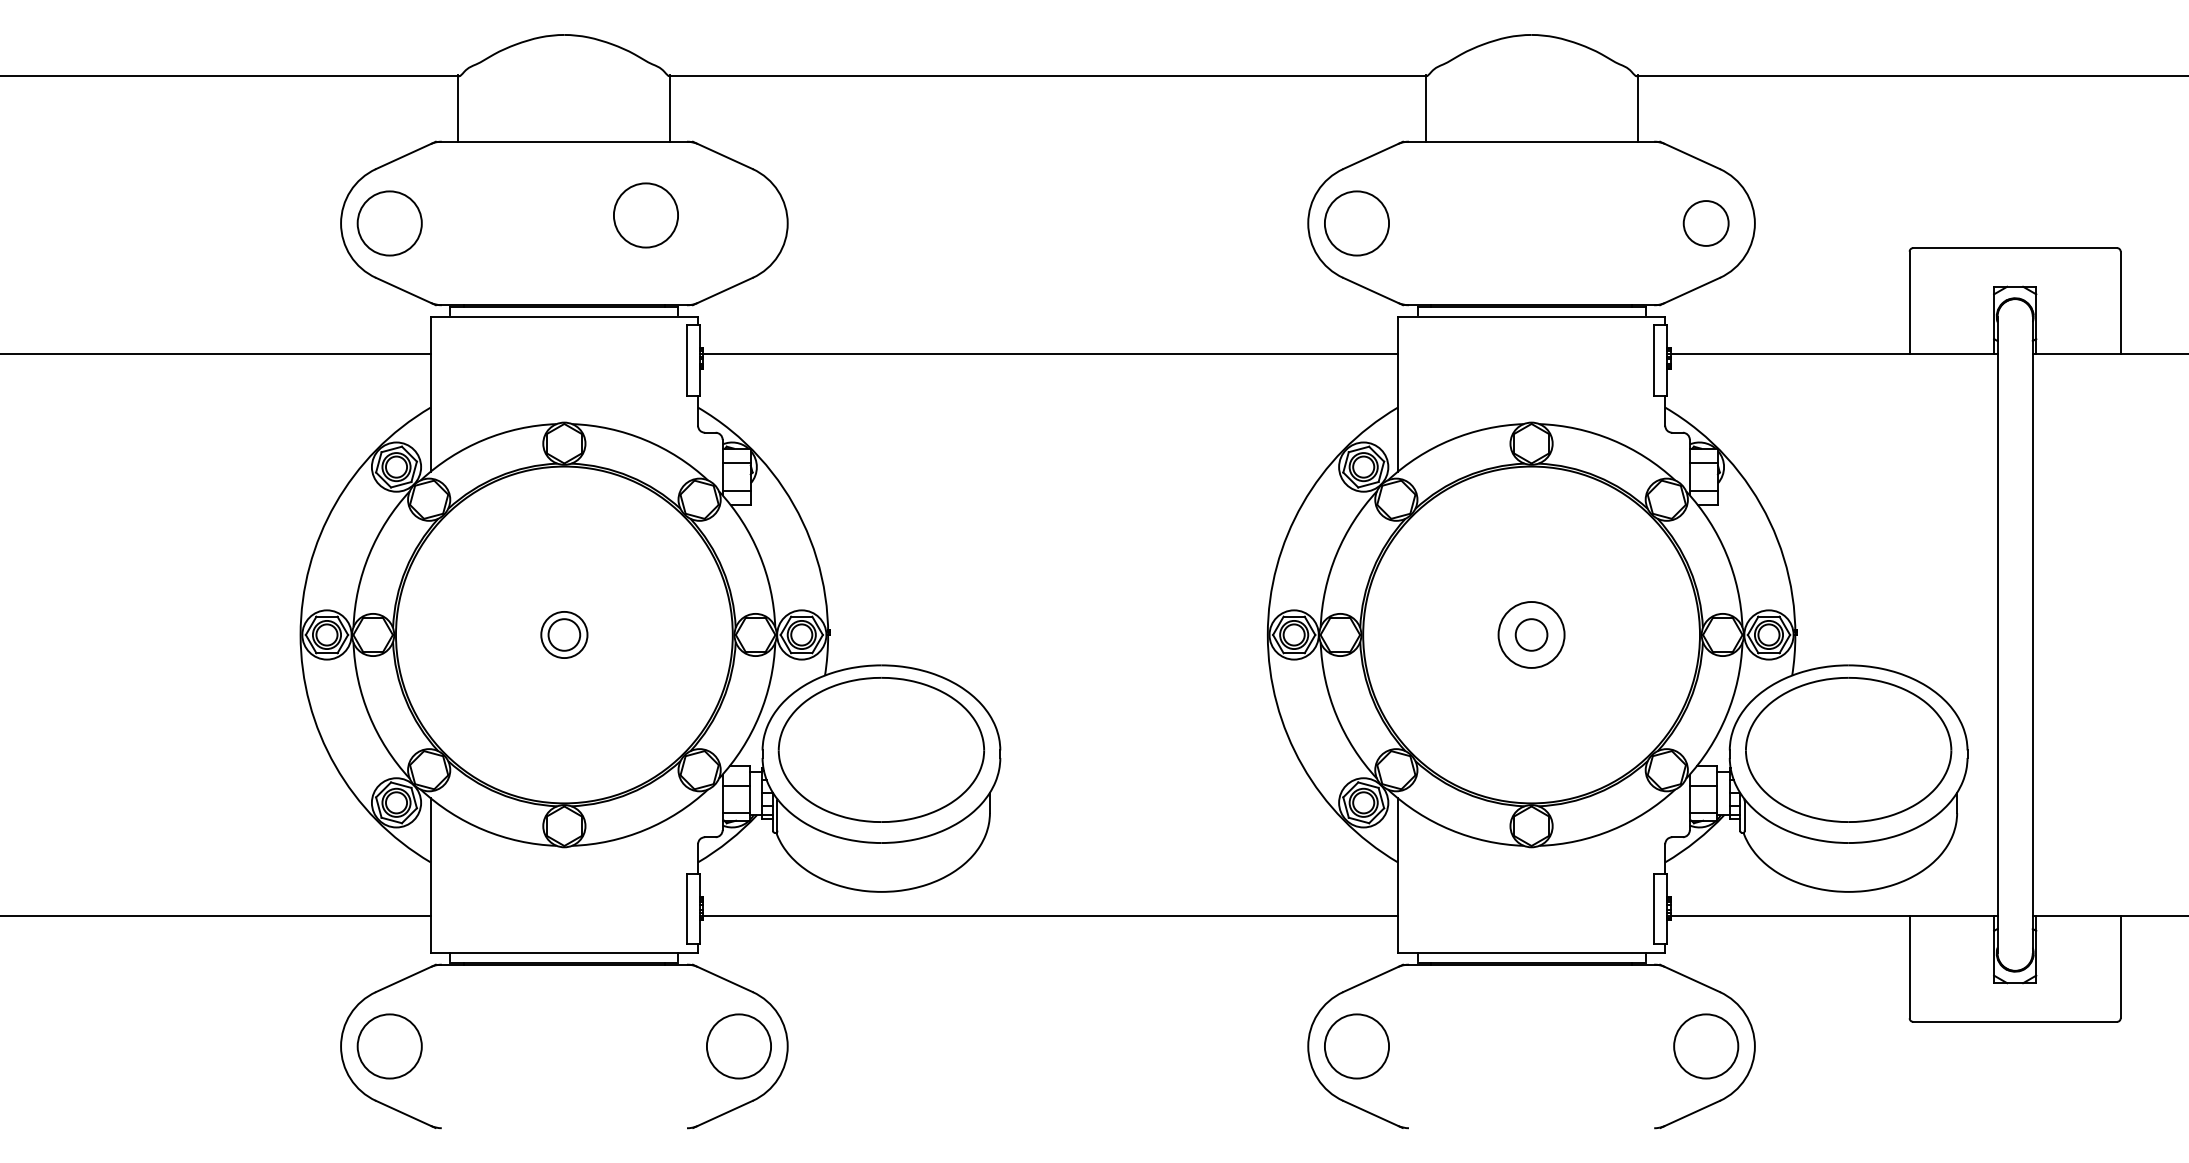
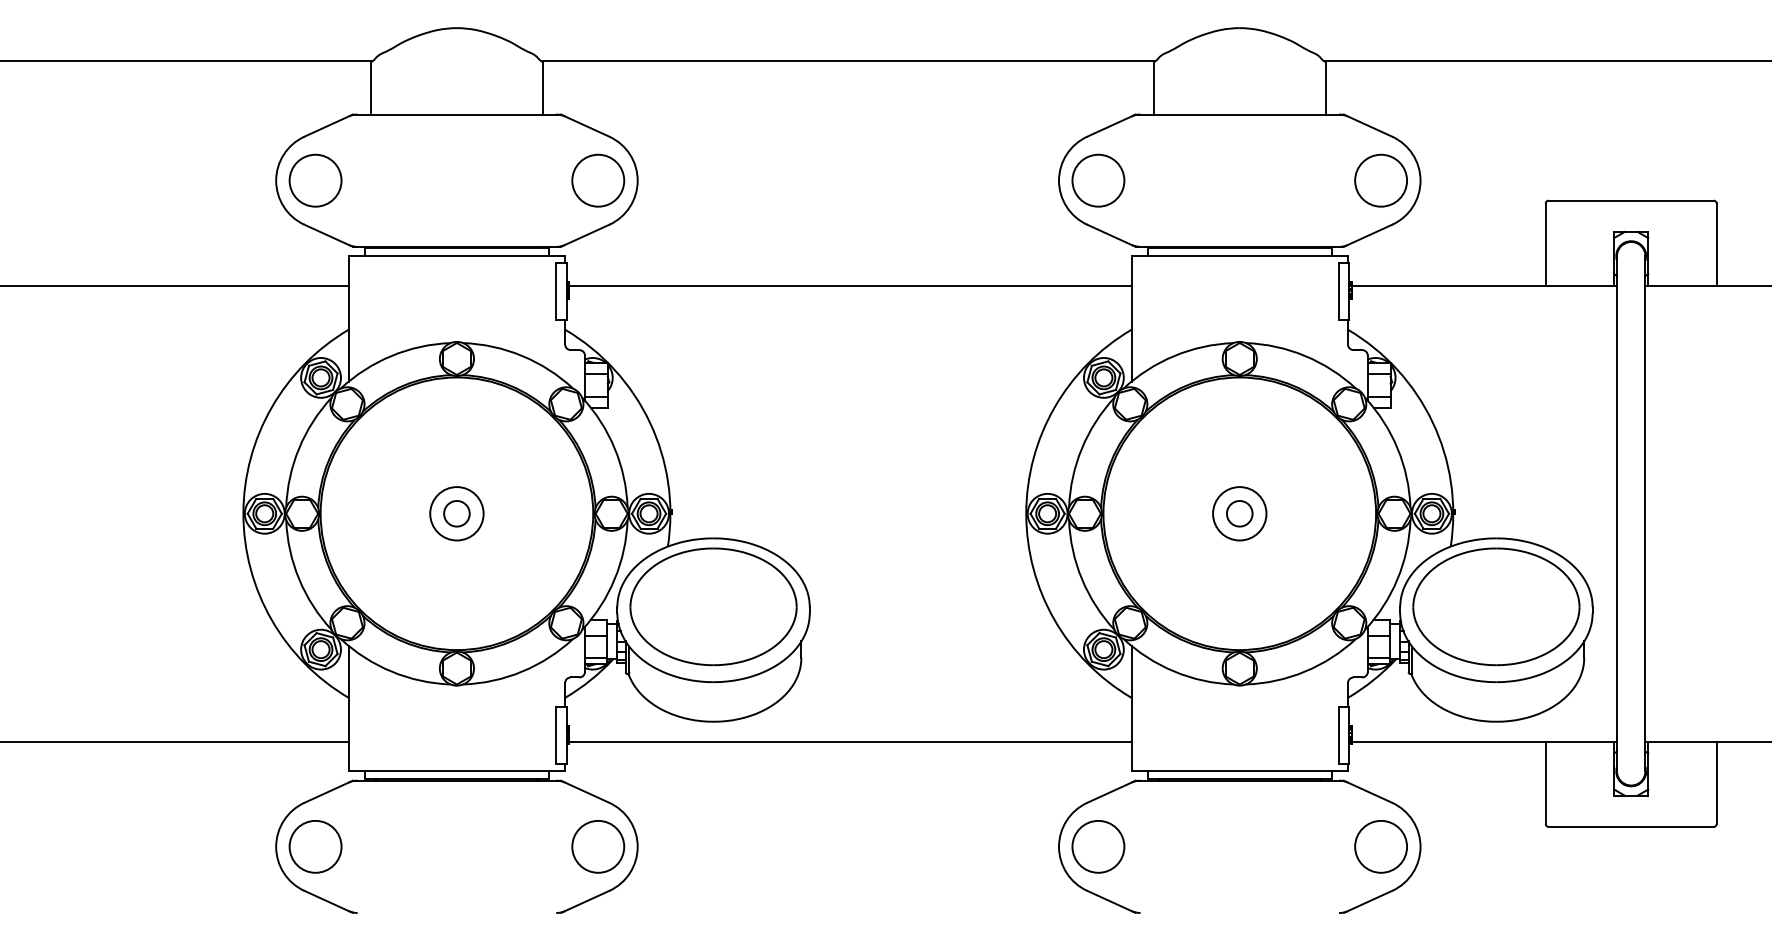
circle: (645, 215) -> (597, 180), moved
circle: (1706, 223) -> (1381, 180), size x1.43
circle: (564, 634) -> (457, 513), size x1.43

